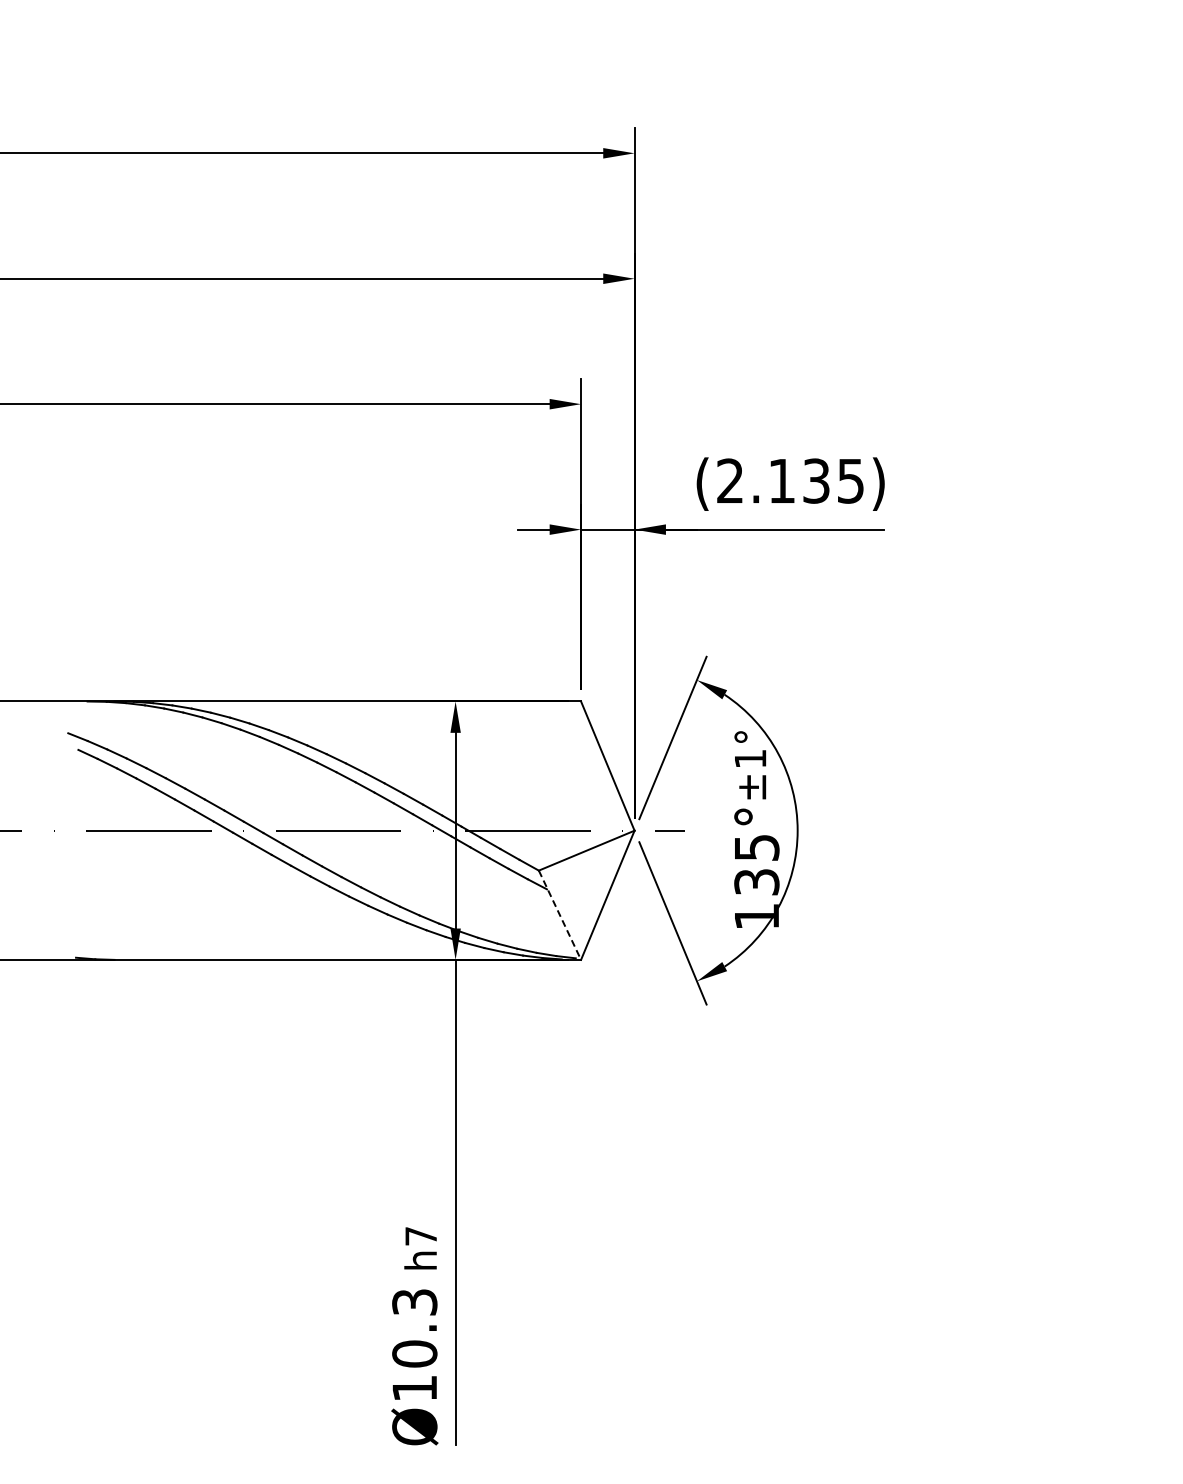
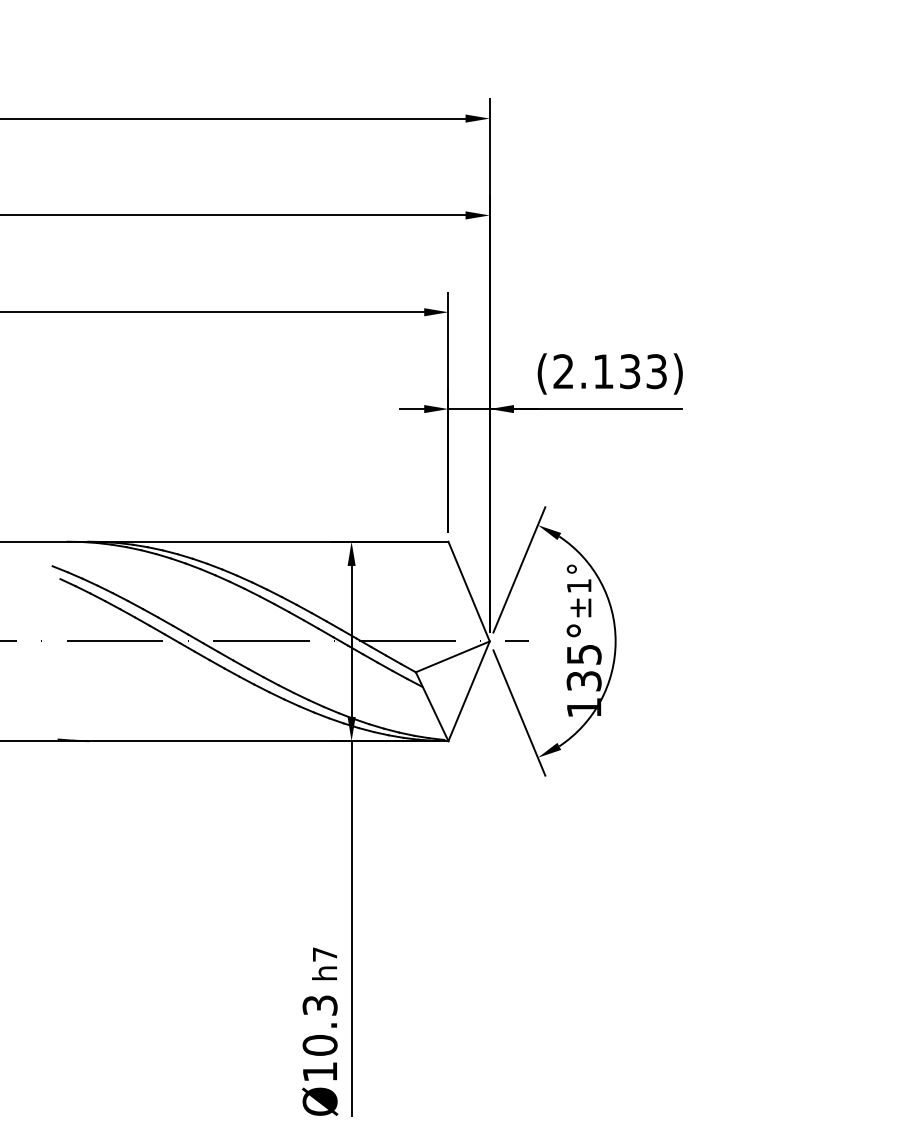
text: (850, 480) -> (656, 371), (2.135) -> (2.133)
line: (560, 915) -> (432, 706), dashed -> solid

